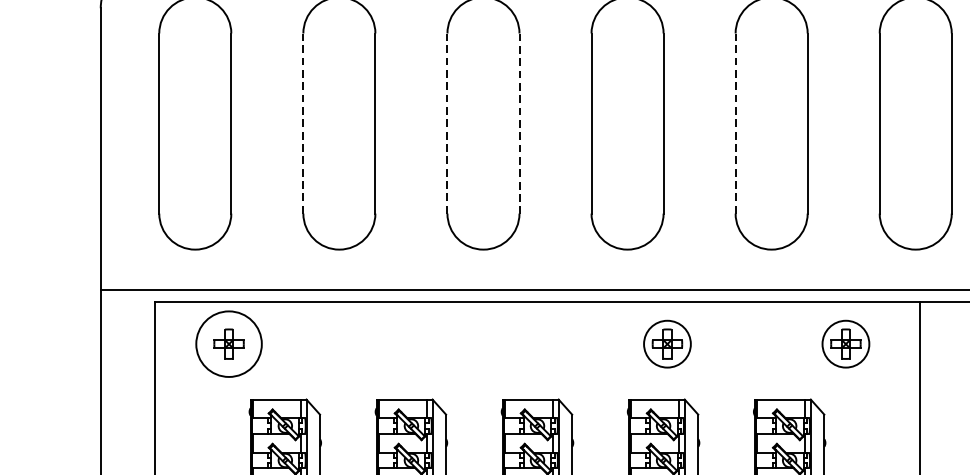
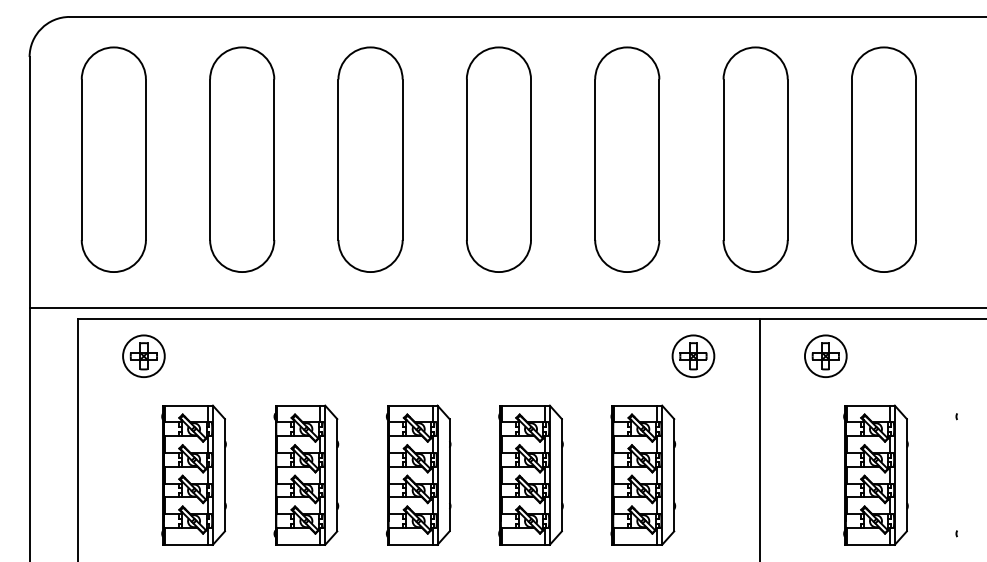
line: (303, 123) -> (210, 159), dashed -> solid
line: (447, 123) -> (338, 159), dashed -> solid
line: (735, 123) -> (595, 159), dashed -> solid
line: (519, 124) -> (402, 160), dashed -> solid
part: (667, 343) -> (534, 355), removed
circle: (228, 344) -> (143, 356), size x0.71

